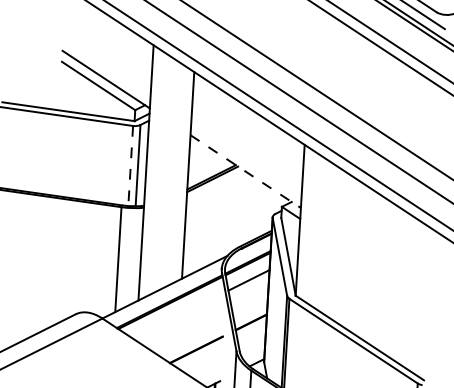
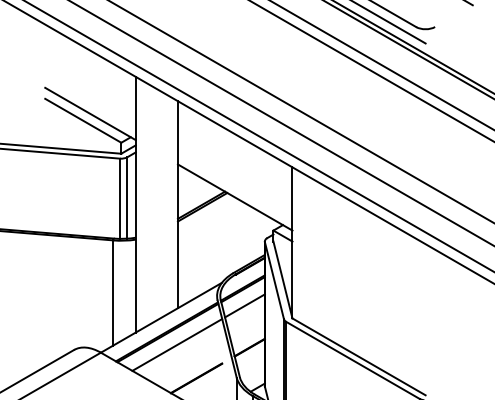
line: (131, 166) -> (120, 199), dashed -> solid
line: (246, 171) -> (235, 197), dashed -> solid
line: (179, 314) -> (177, 344), added

